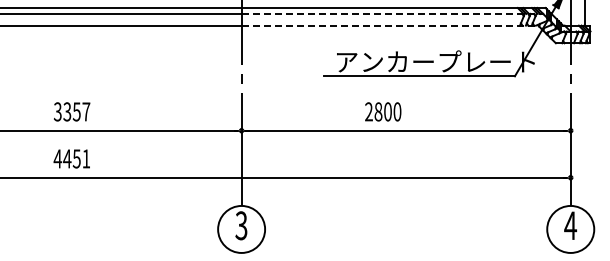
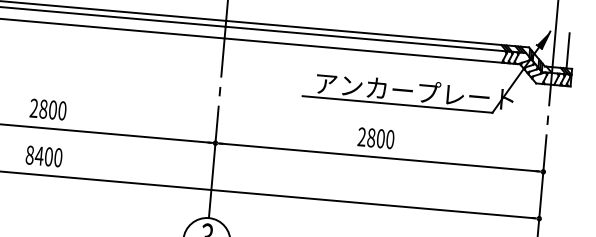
line: (392, 13) -> (375, 39), dashed -> solid
line: (390, 25) -> (372, 51), dashed -> solid
text: (72, 111) -> (48, 109), 3357 -> 2800
text: (383, 111) -> (376, 137), moved
text: (71, 158) -> (43, 155), 4451 -> 8400

